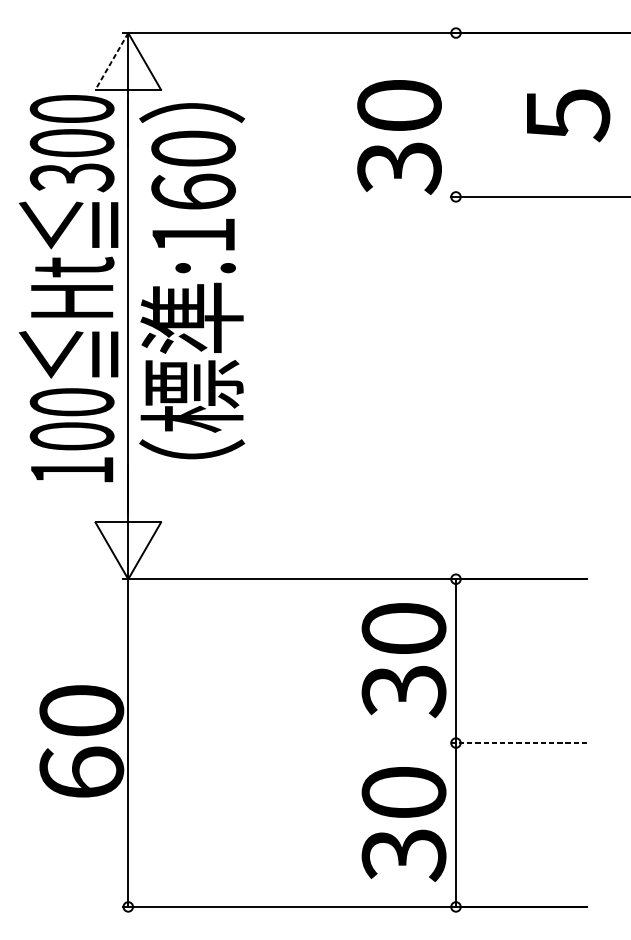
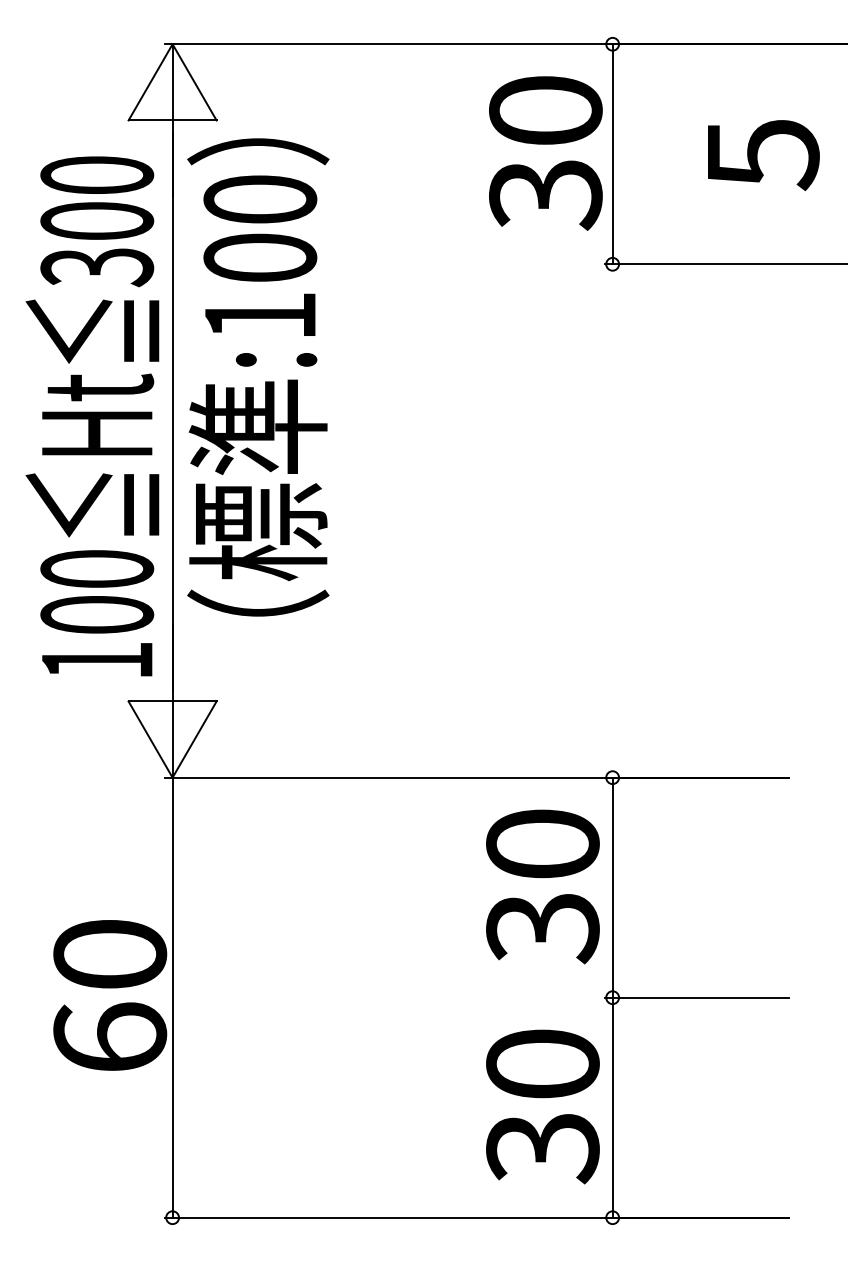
line: (111, 61) -> (150, 82), dashed -> solid
line: (455, 115) -> (612, 154), added
text: (399, 137) -> (545, 153), moved
text: (193, 191) -> (260, 257), :160 -> :100
text: (68, 288) -> (92, 416), moved
line: (518, 742) -> (696, 997), dashed -> solid

